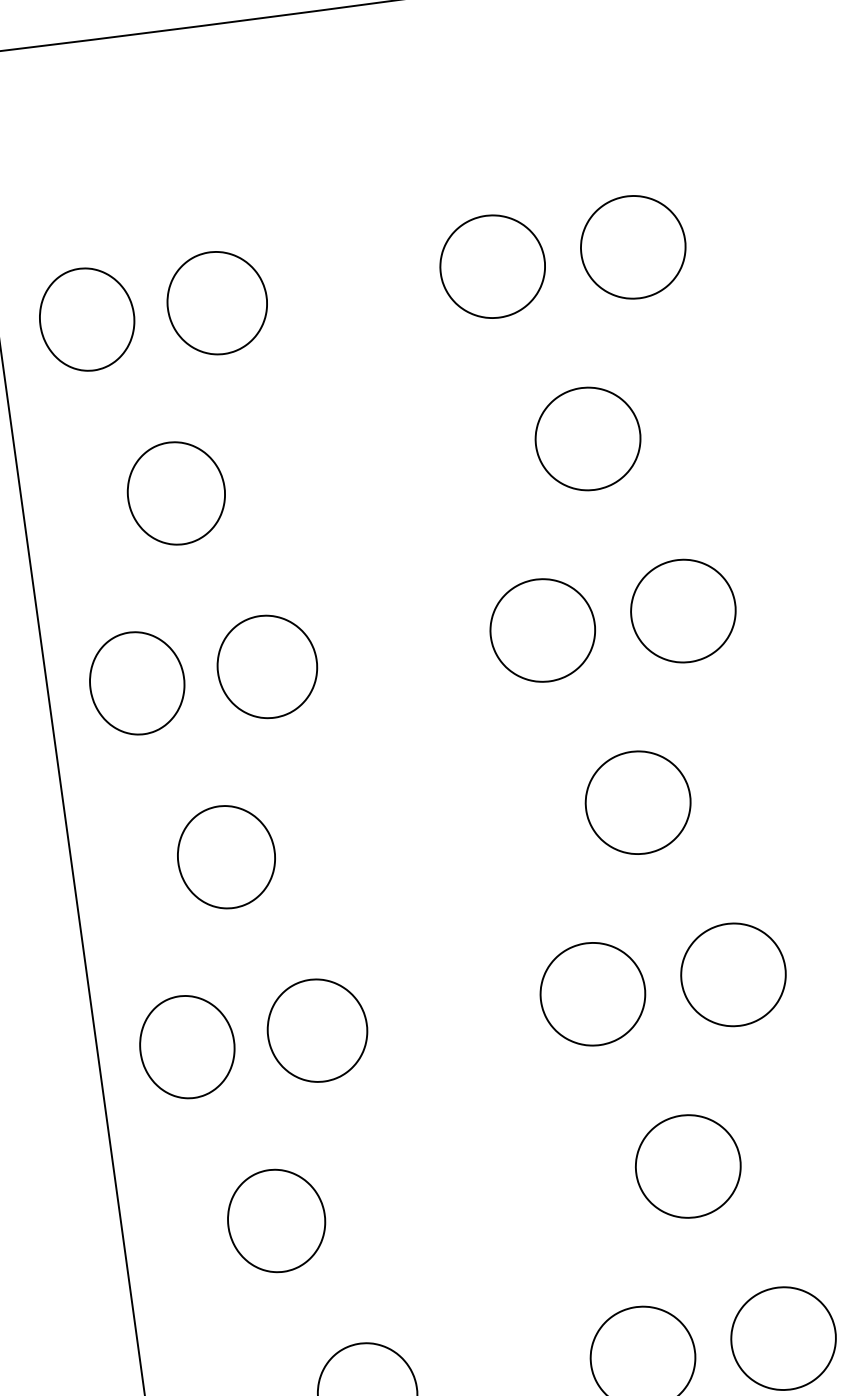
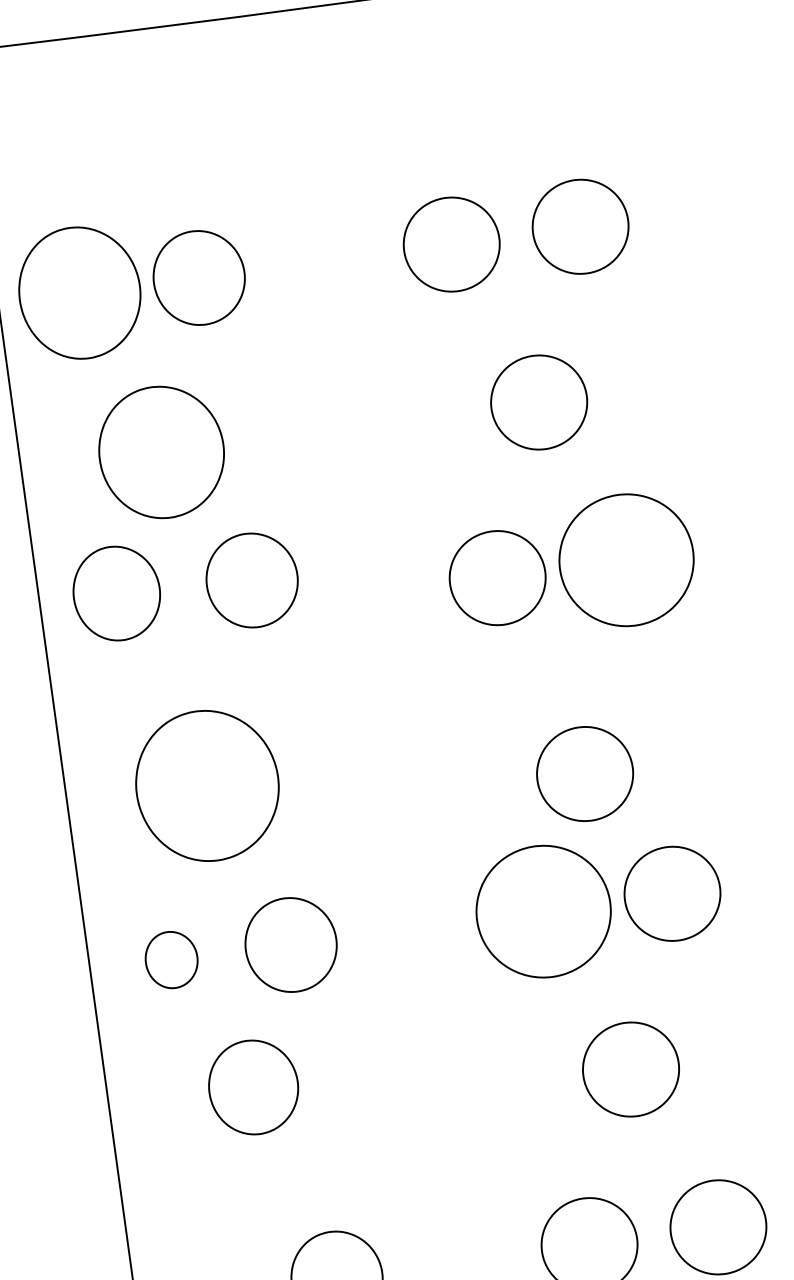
part: (86, 318) -> (79, 292), size x1.4
part: (176, 493) -> (161, 452), size x1.4
part: (683, 611) -> (626, 560), size x1.4
part: (266, 666) -> (251, 580), moved
part: (136, 683) -> (116, 593), moved
part: (638, 802) -> (585, 773), moved
part: (226, 856) -> (207, 785), size x1.6
part: (592, 994) -> (543, 911), size x1.4
part: (187, 1046) -> (171, 959), size x0.6
part: (276, 1220) -> (253, 1087), moved

